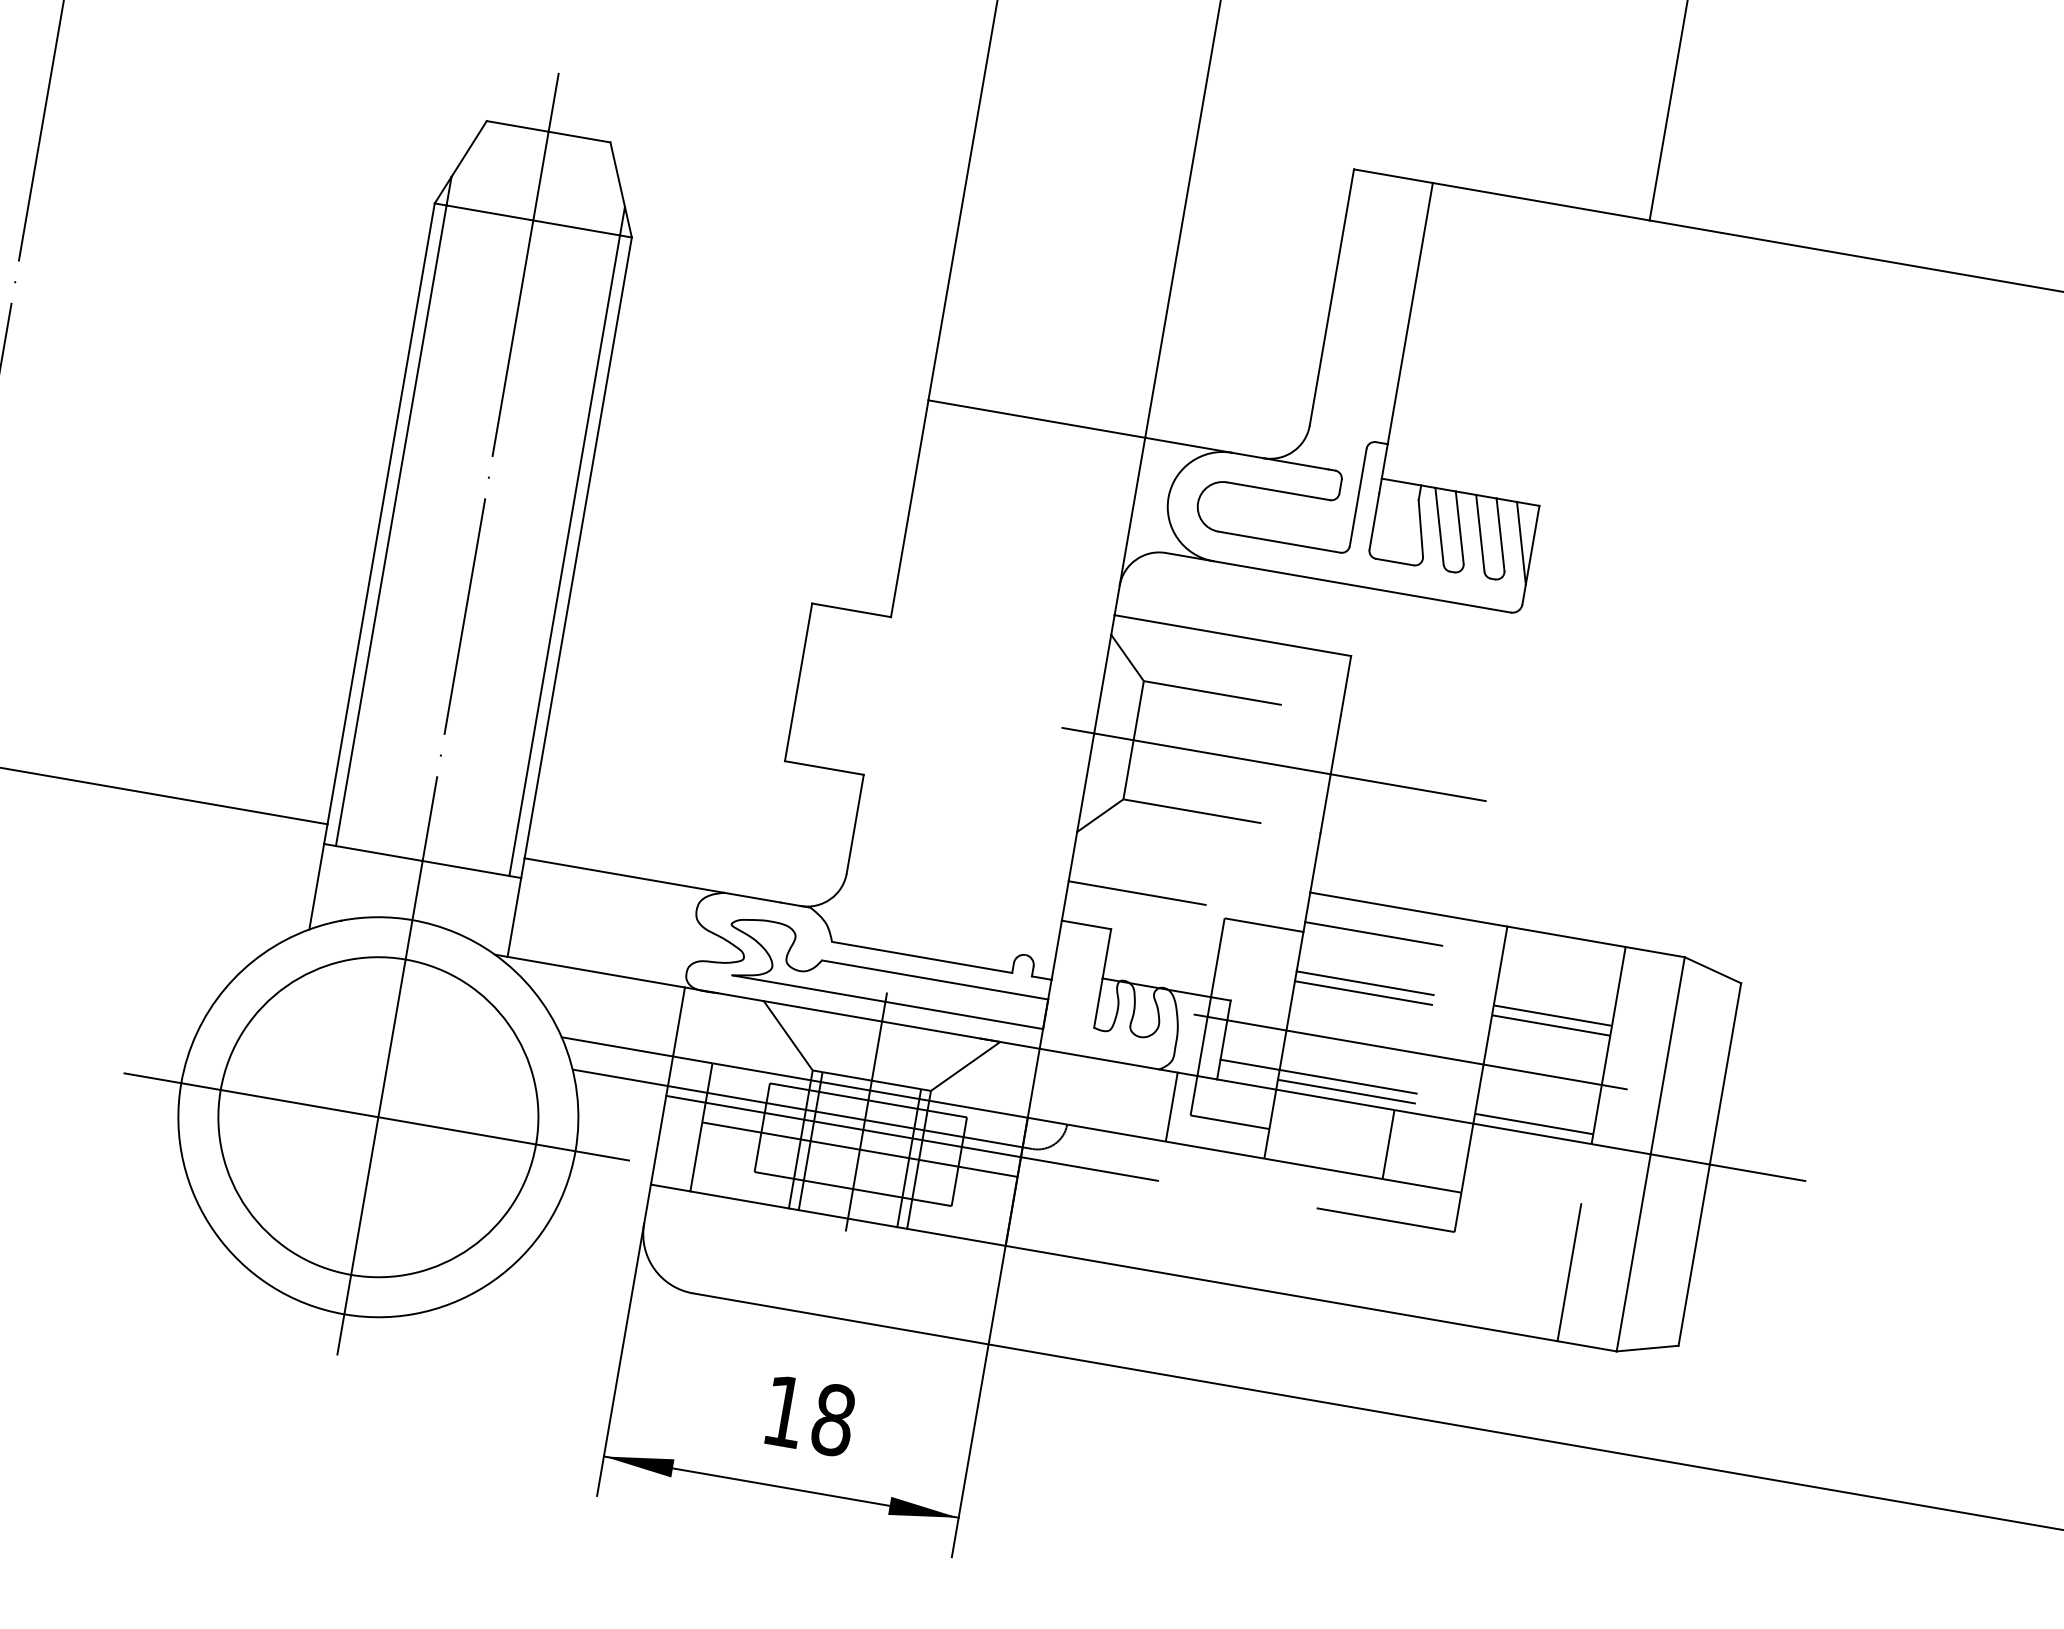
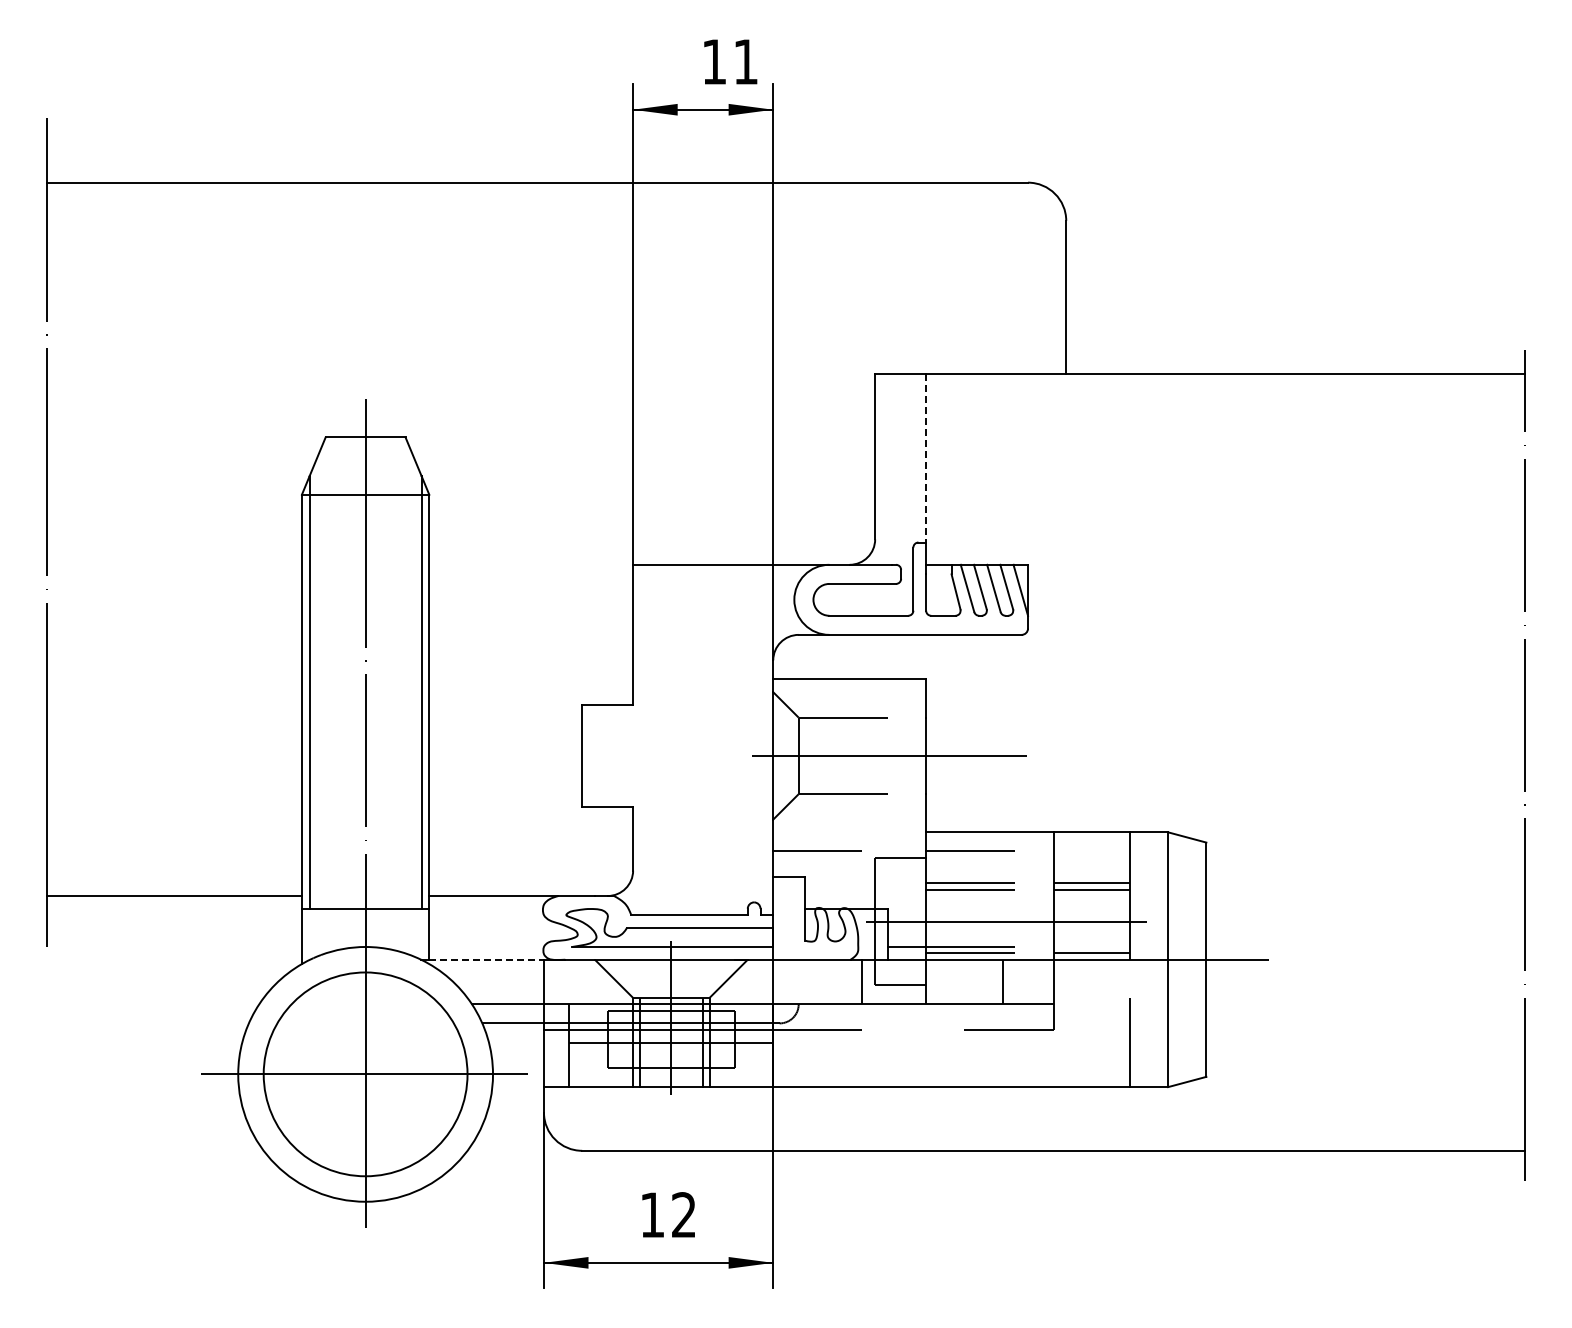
line: (1410, 314) -> (926, 458), solid -> dashed
line: (597, 972) -> (487, 959), solid -> dashed
text: (832, 1420) -> (683, 1215), 18 -> 12

